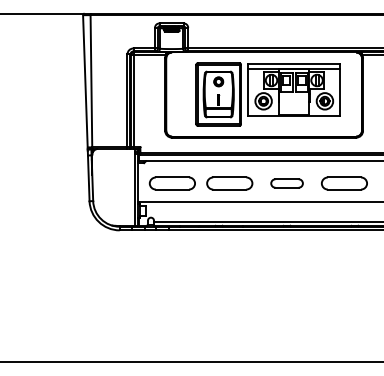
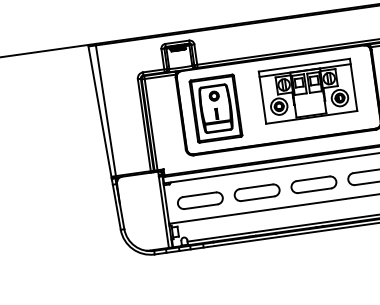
part: (218, 94) -> (215, 108), moved
part: (286, 183) -> (313, 184), size x1.43

